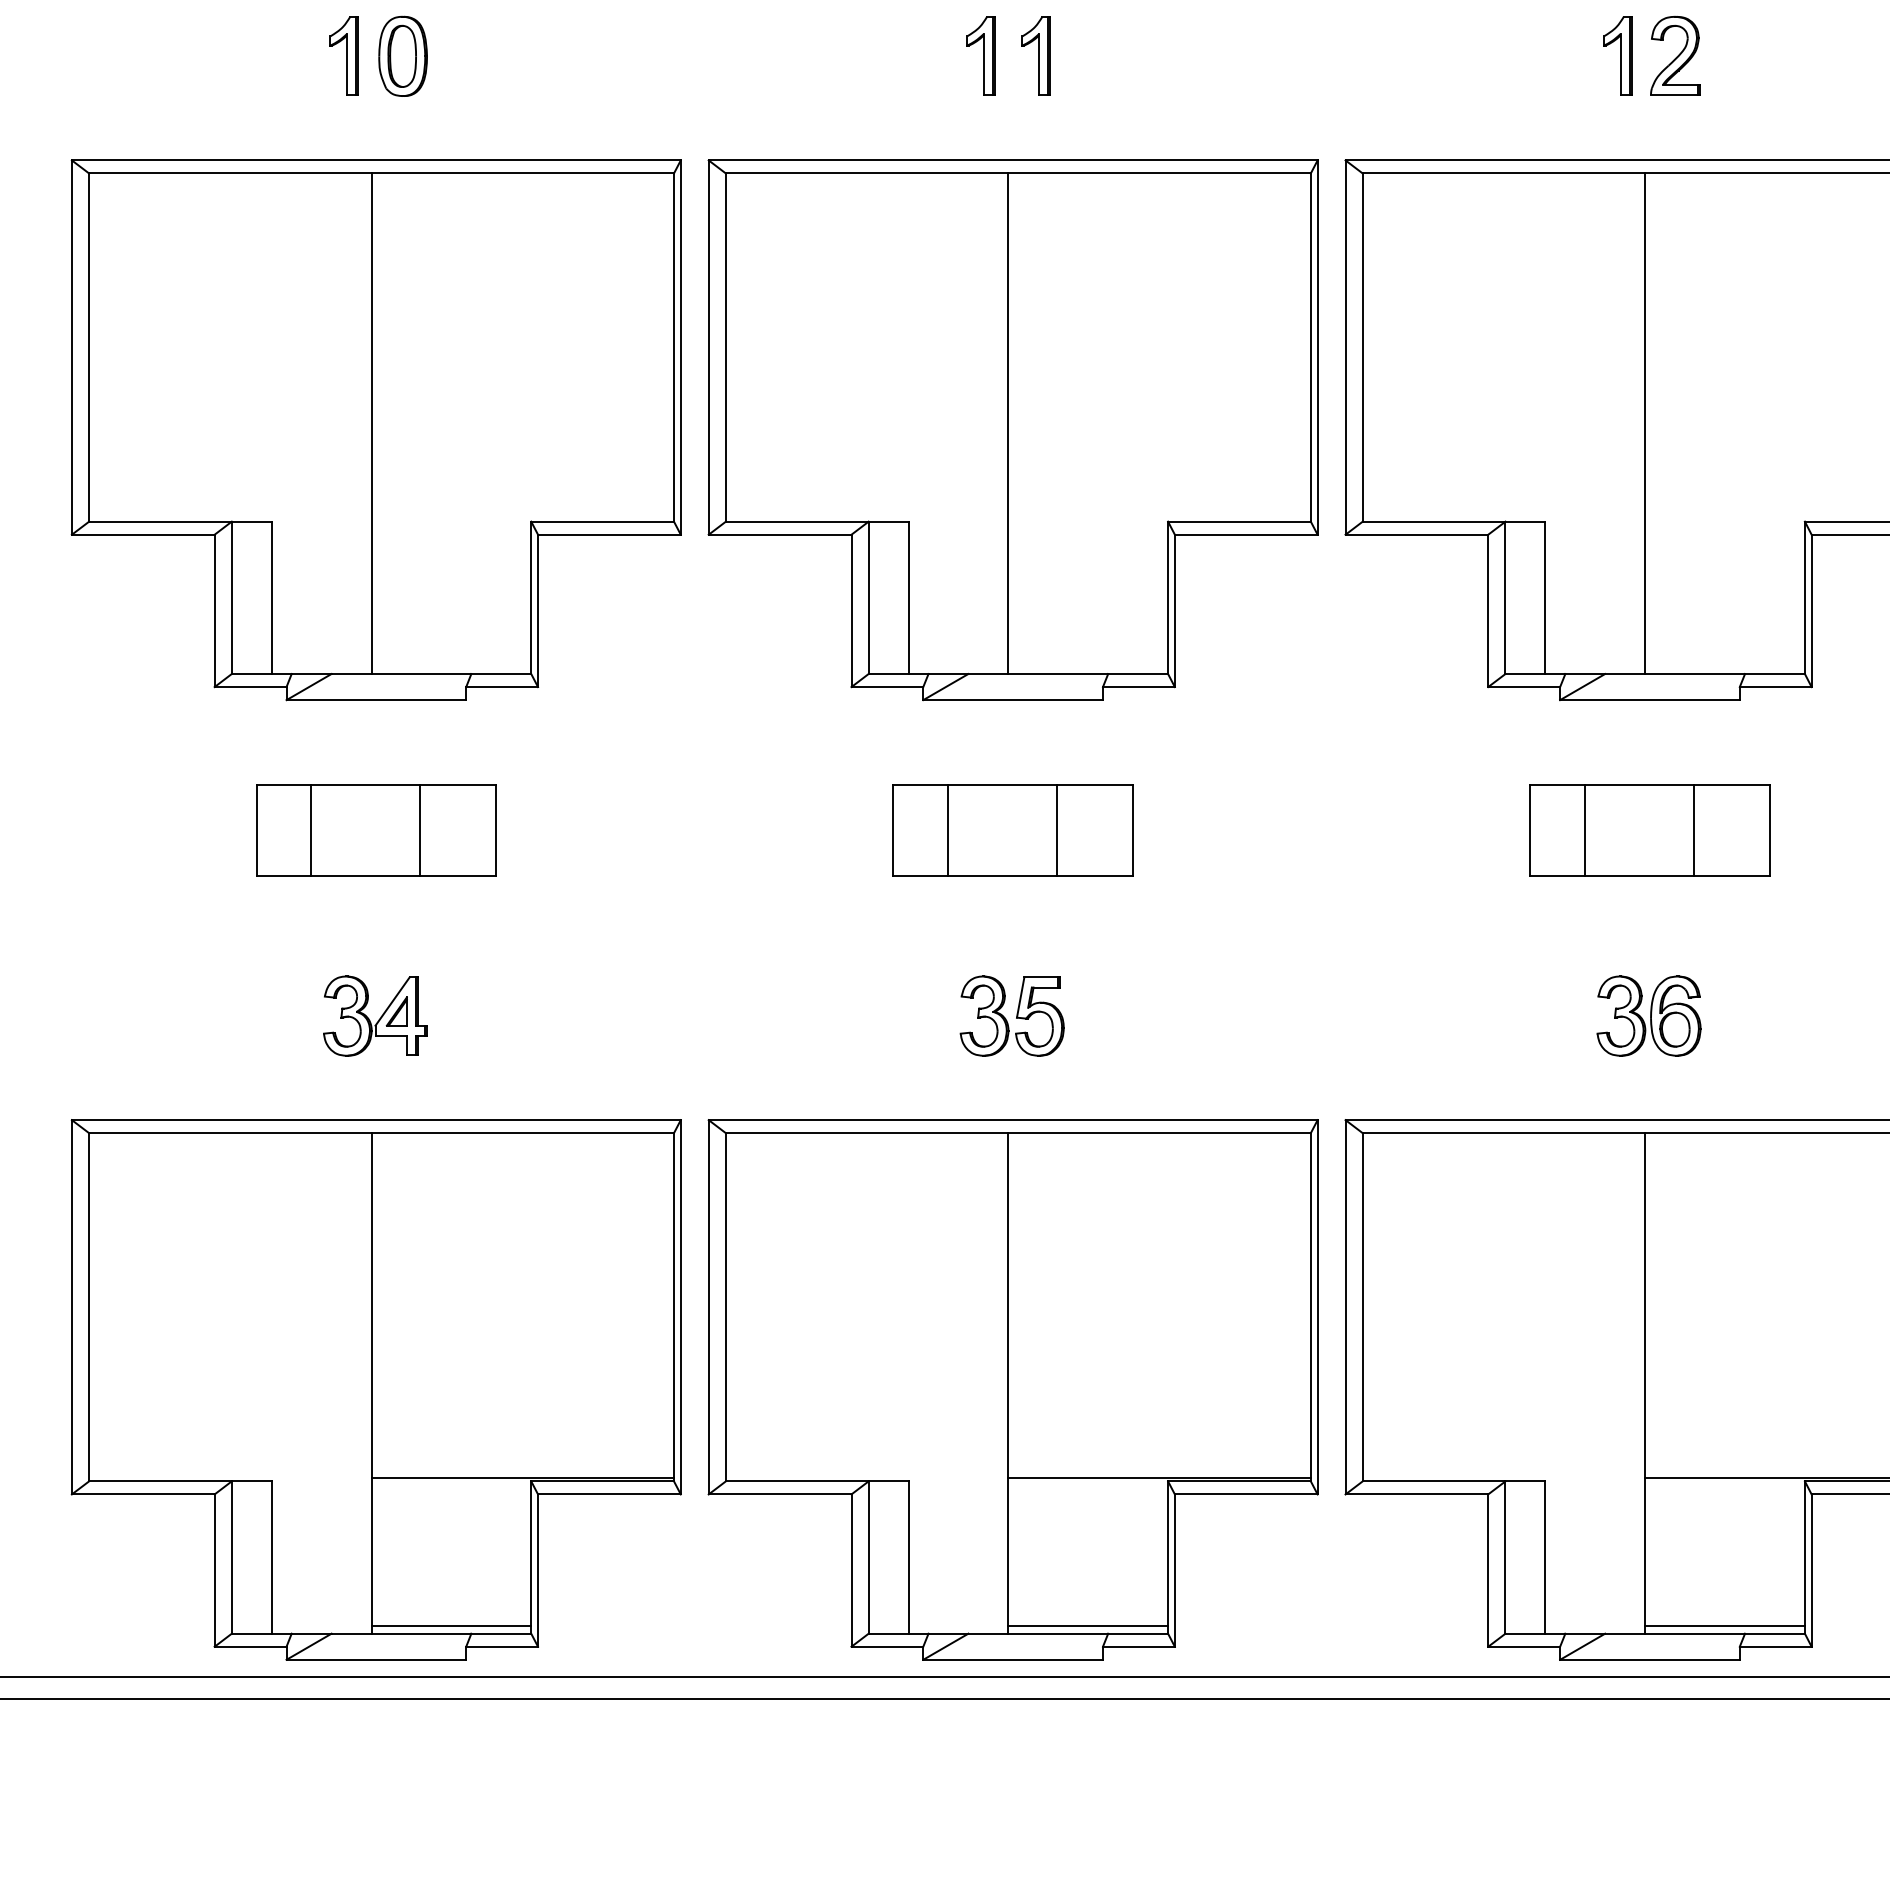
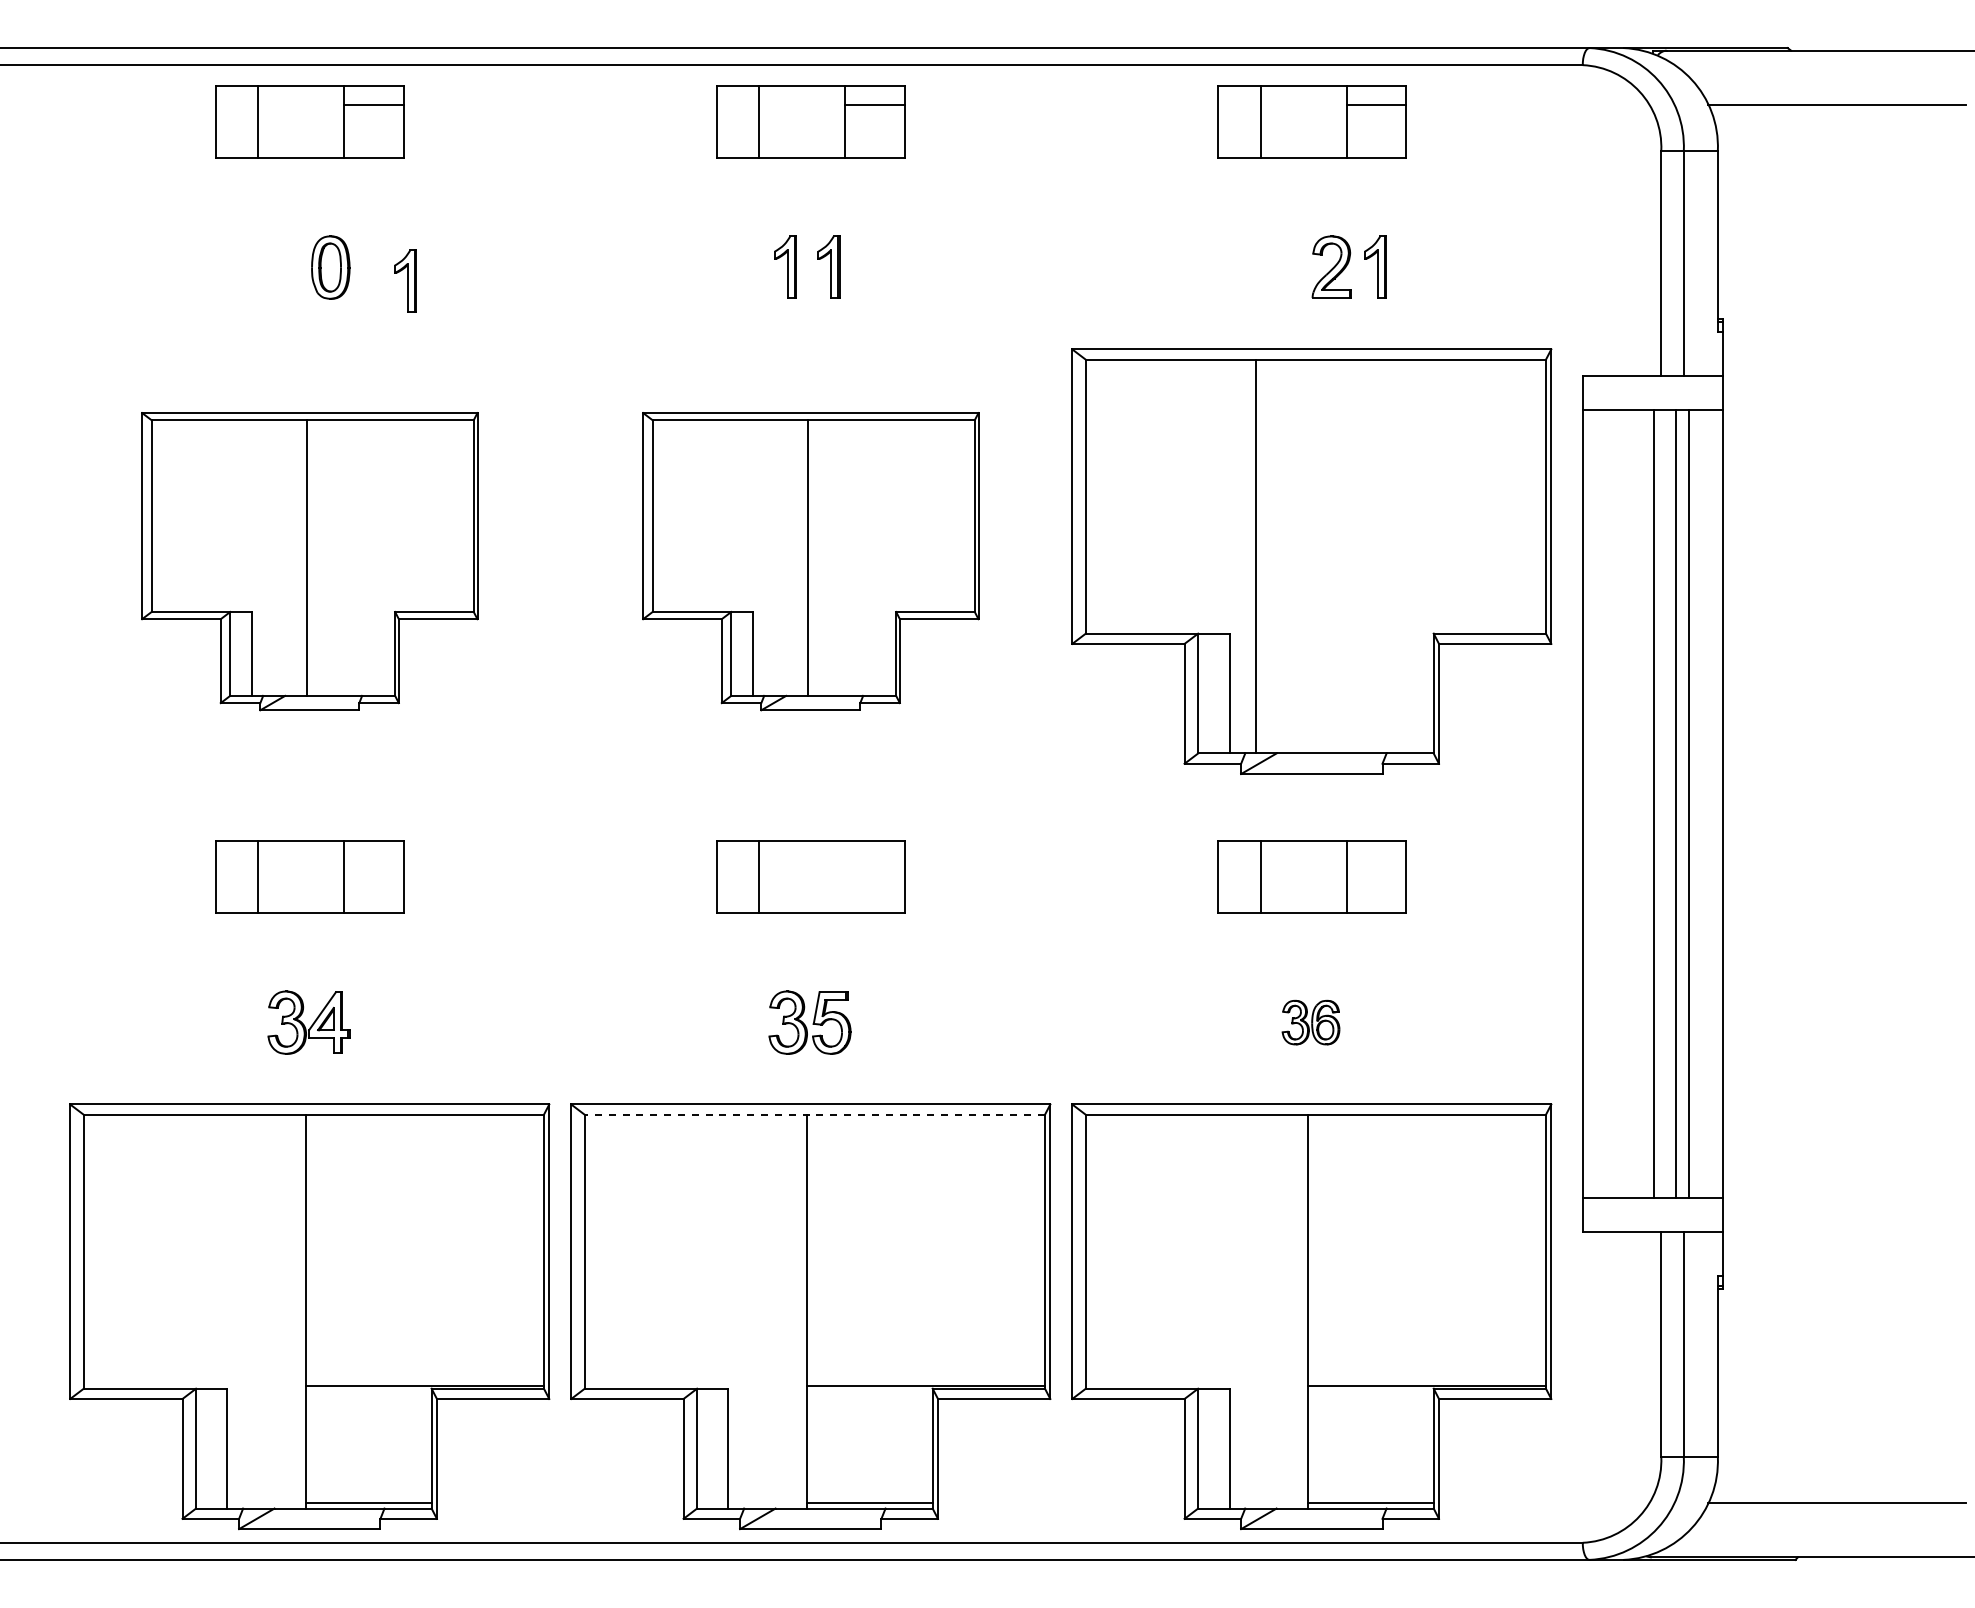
part: (344, 55) -> (405, 280), moved
part: (1617, 55) -> (1375, 266), moved
line: (1645, 423) -> (1256, 556), moved
part: (376, 429) -> (309, 561), size x0.7
part: (1012, 429) -> (810, 561), size x0.7
line: (1057, 830) -> (845, 876), removed
part: (1648, 1015) -> (1310, 1022), size x0.7
line: (1017, 1132) -> (814, 1114), solid -> dashed

